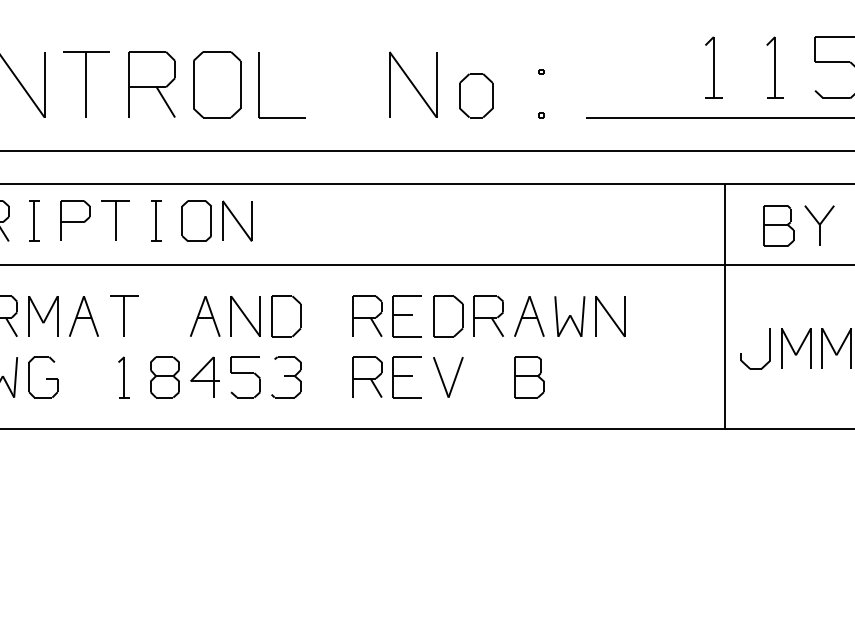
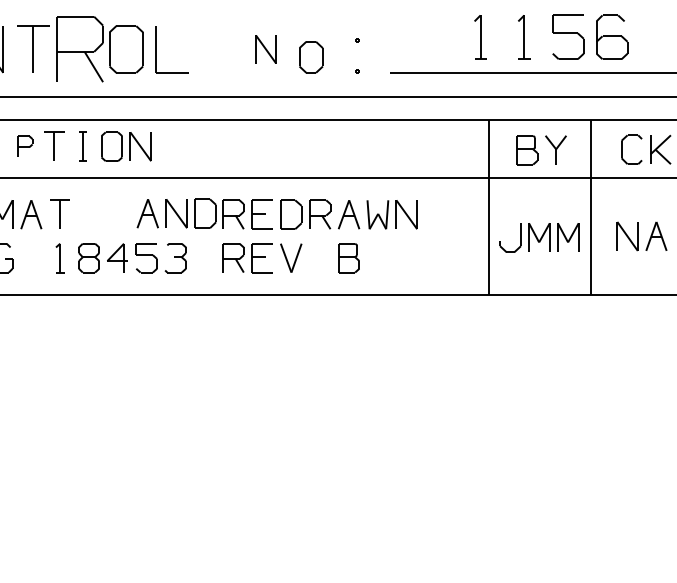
part: (151, 84) -> (79, 49), size x1.4
part: (412, 84) -> (265, 49), size x0.6
part: (75, 219) -> (25, 145), size x0.7
part: (245, 316) -> (176, 213), moved

